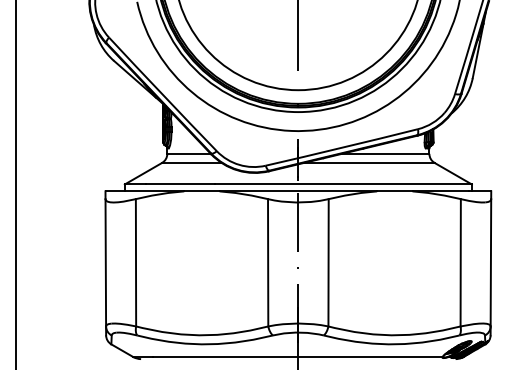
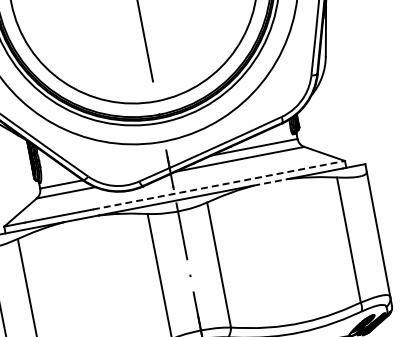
line: (344, 184) -> (219, 185), solid -> dashed
line: (394, 191) -> (270, 182), solid -> dashed

